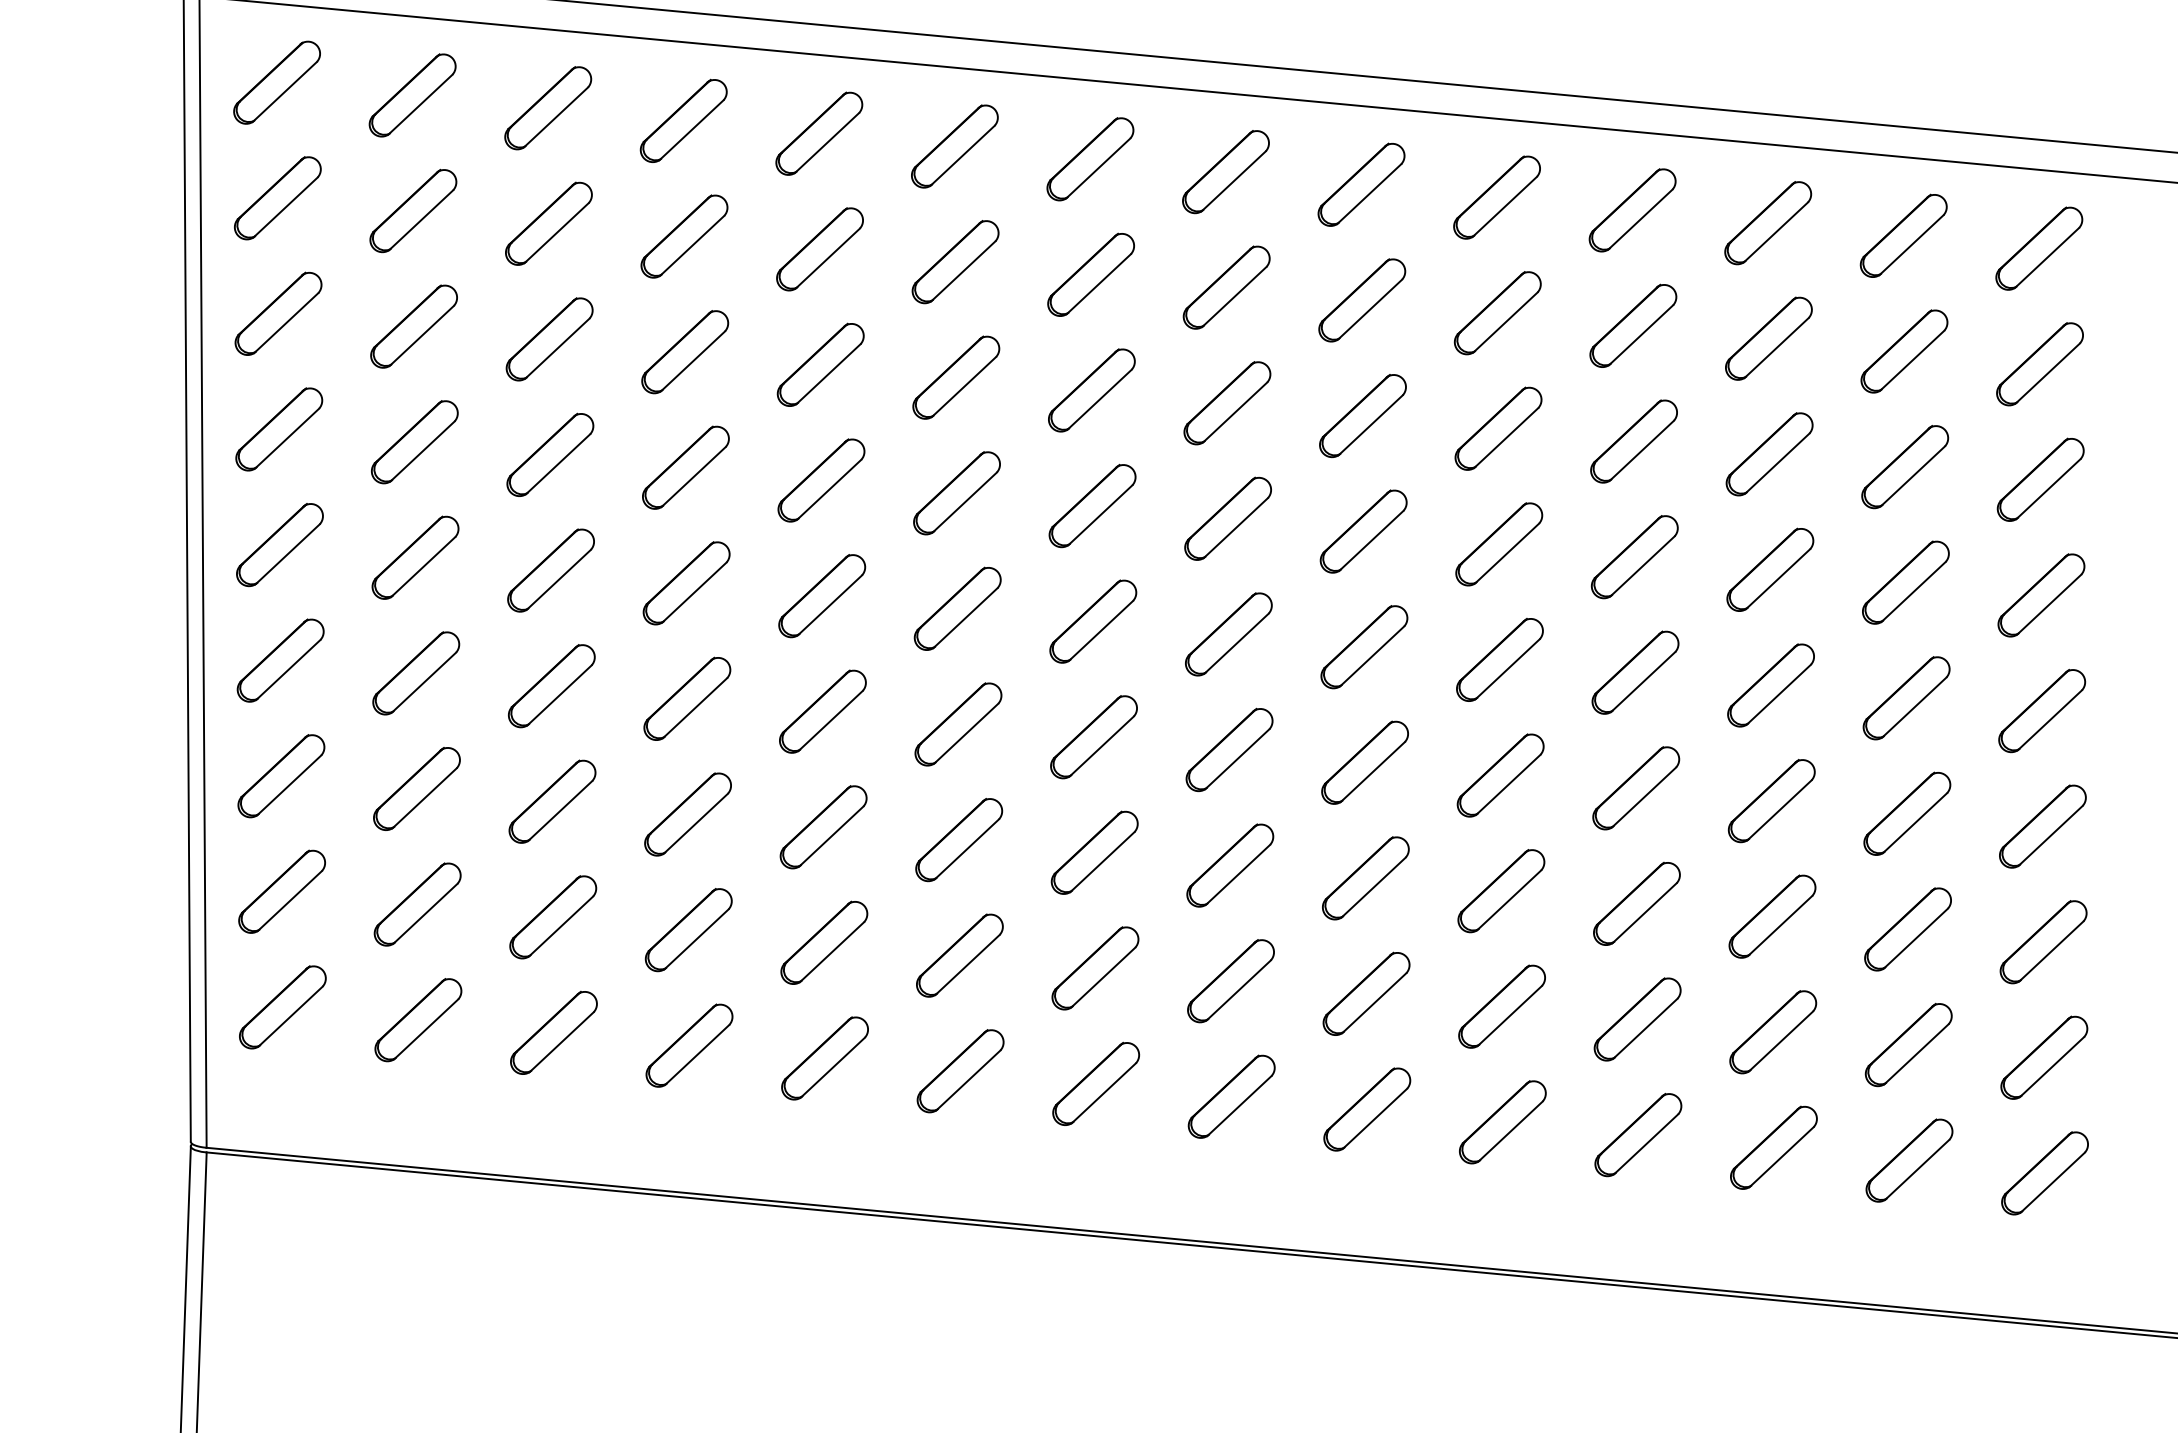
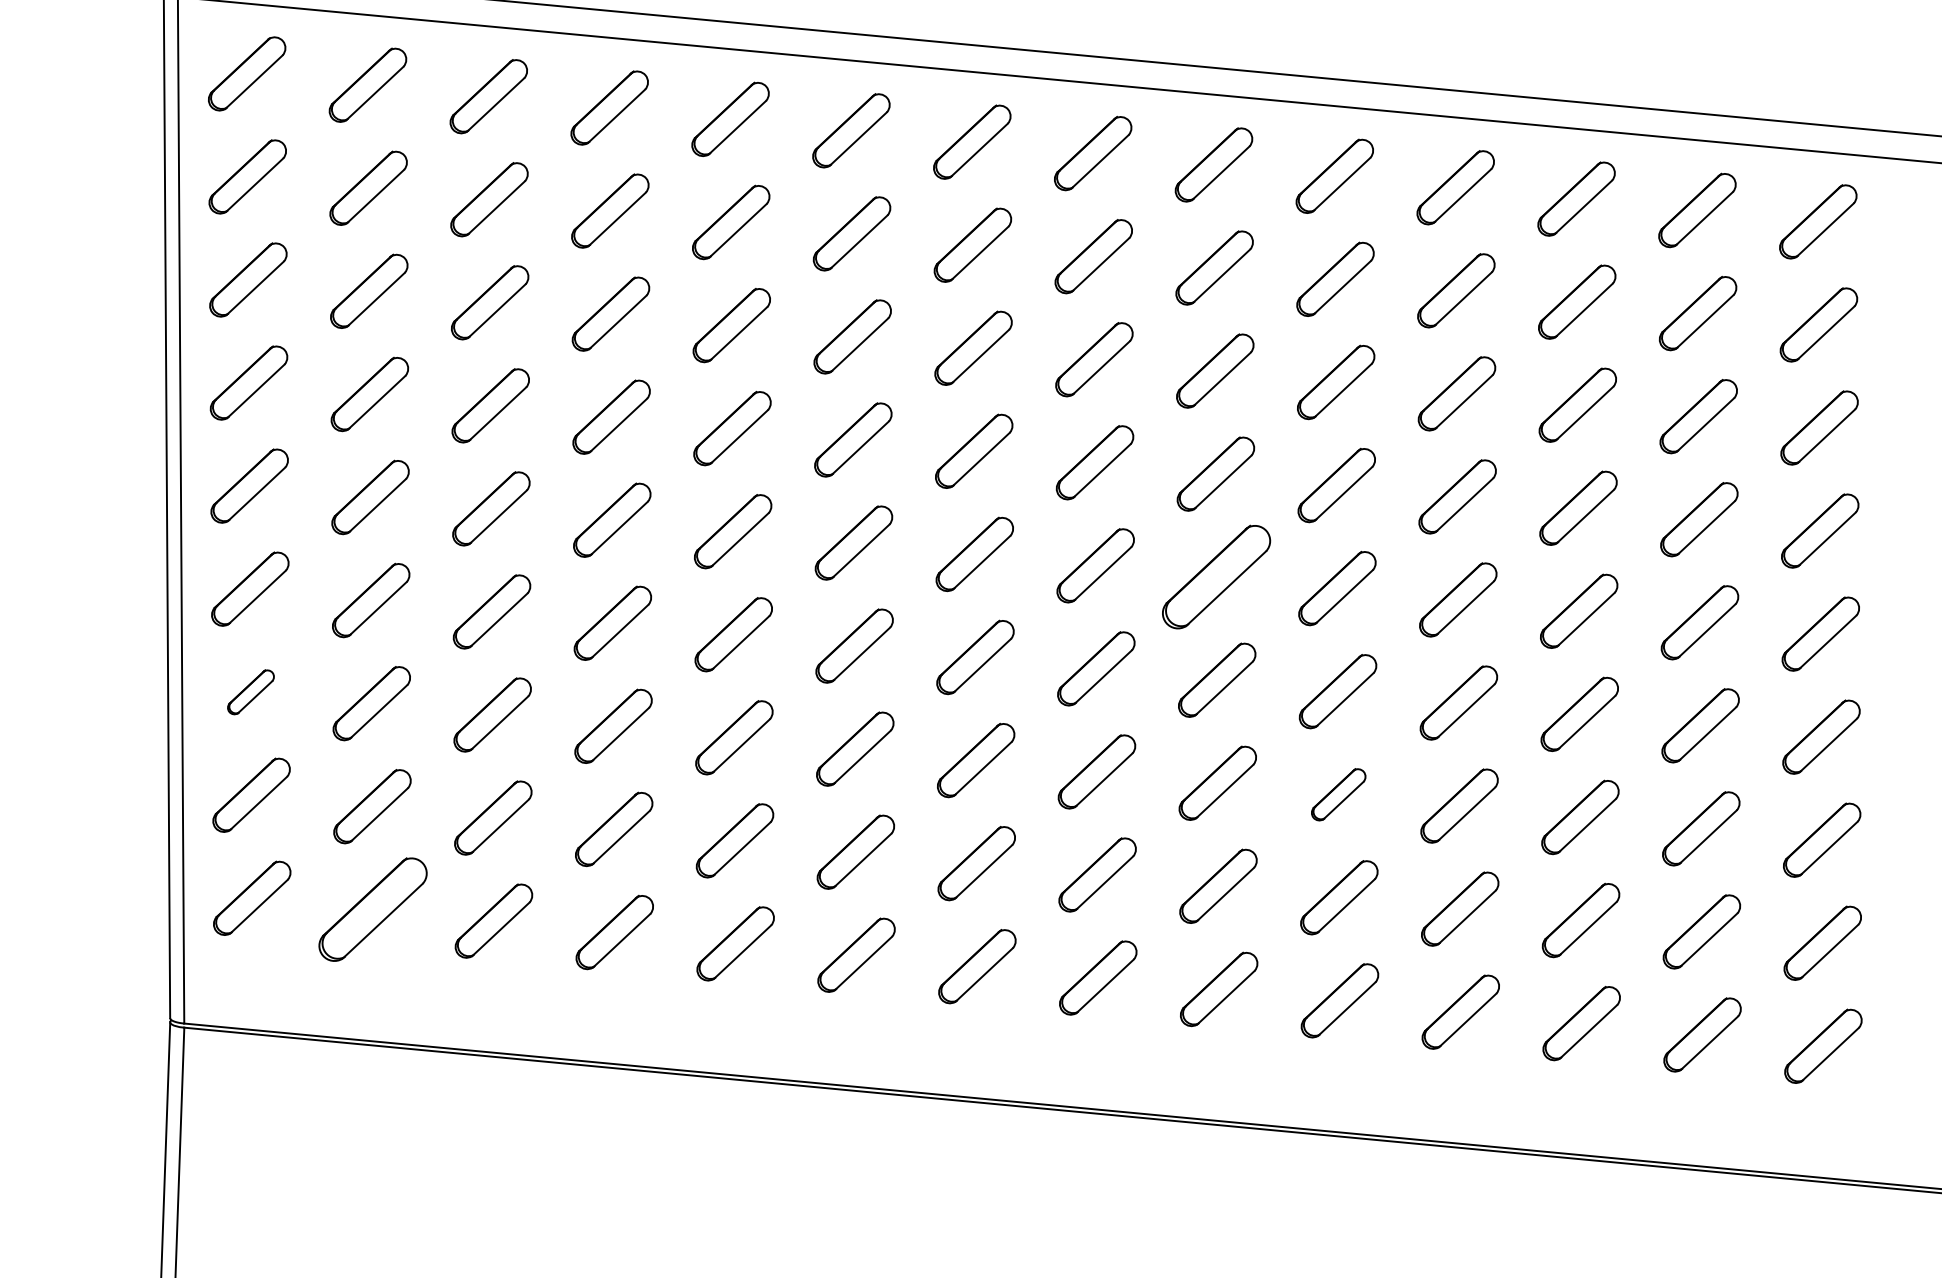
part: (1364, 647) -> (1216, 577), size x1.4
part: (281, 776) -> (251, 692), size x0.6
part: (1501, 891) -> (1338, 795), size x0.7
part: (418, 1020) -> (373, 910), size x1.4

